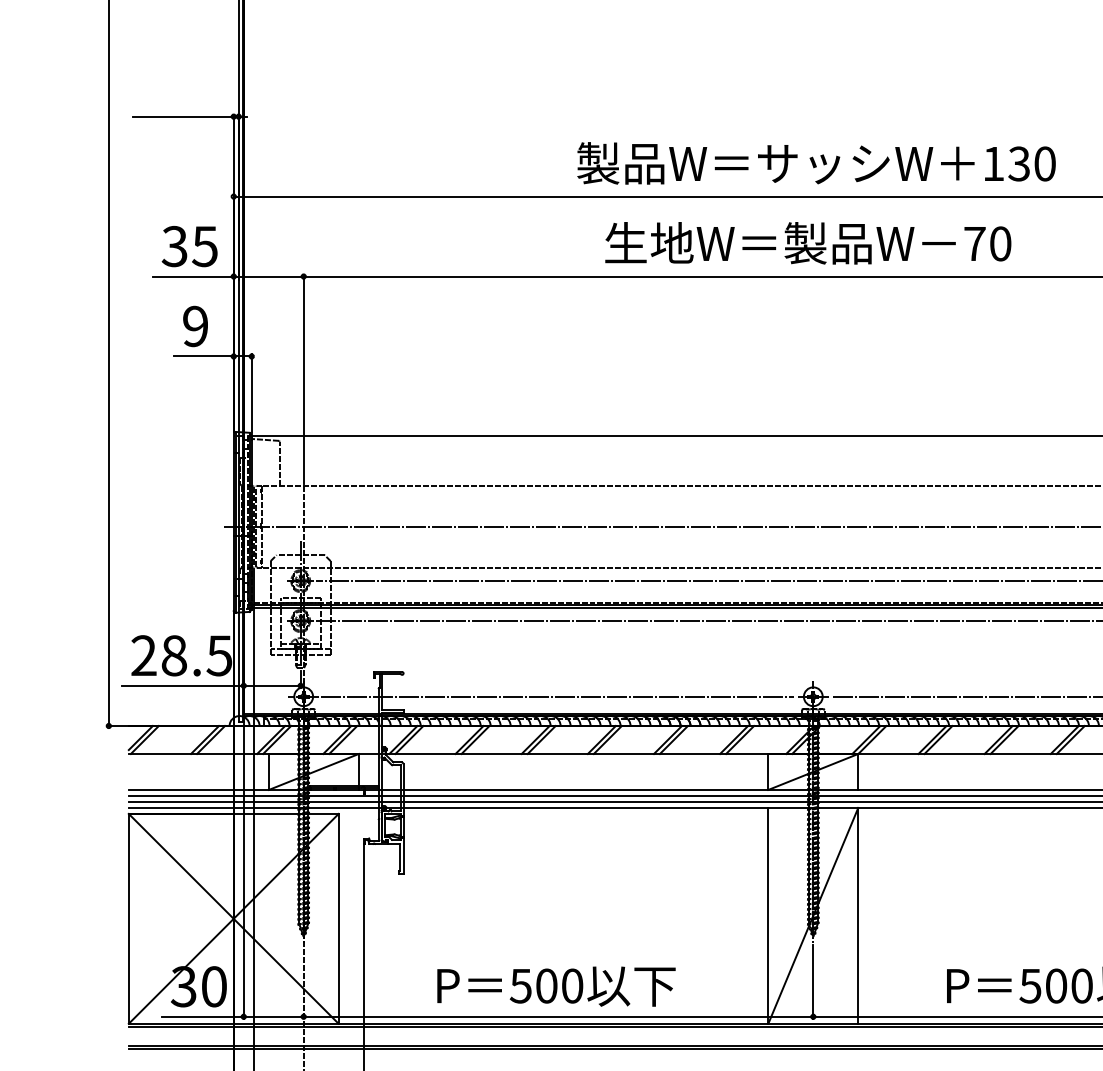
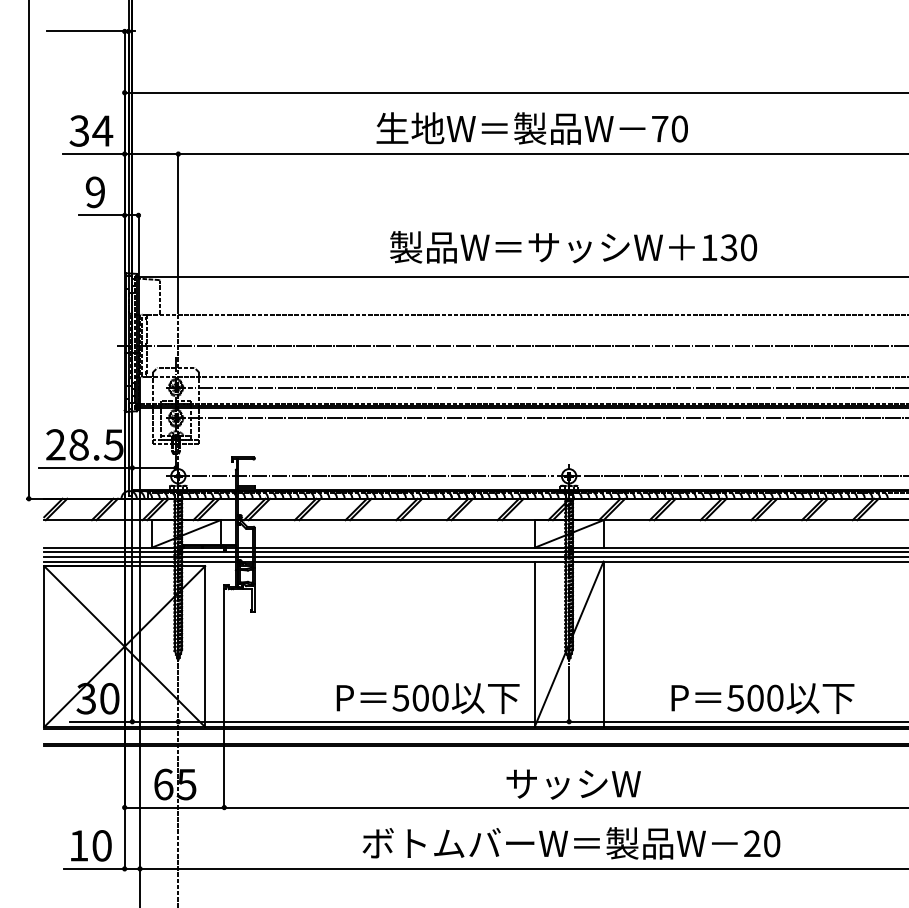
text: (816, 163) -> (573, 247), moved
text: (807, 243) -> (531, 128), moved
text: (204, 245) -> (102, 130), 35 -> 34
text: (555, 986) -> (427, 698), moved

